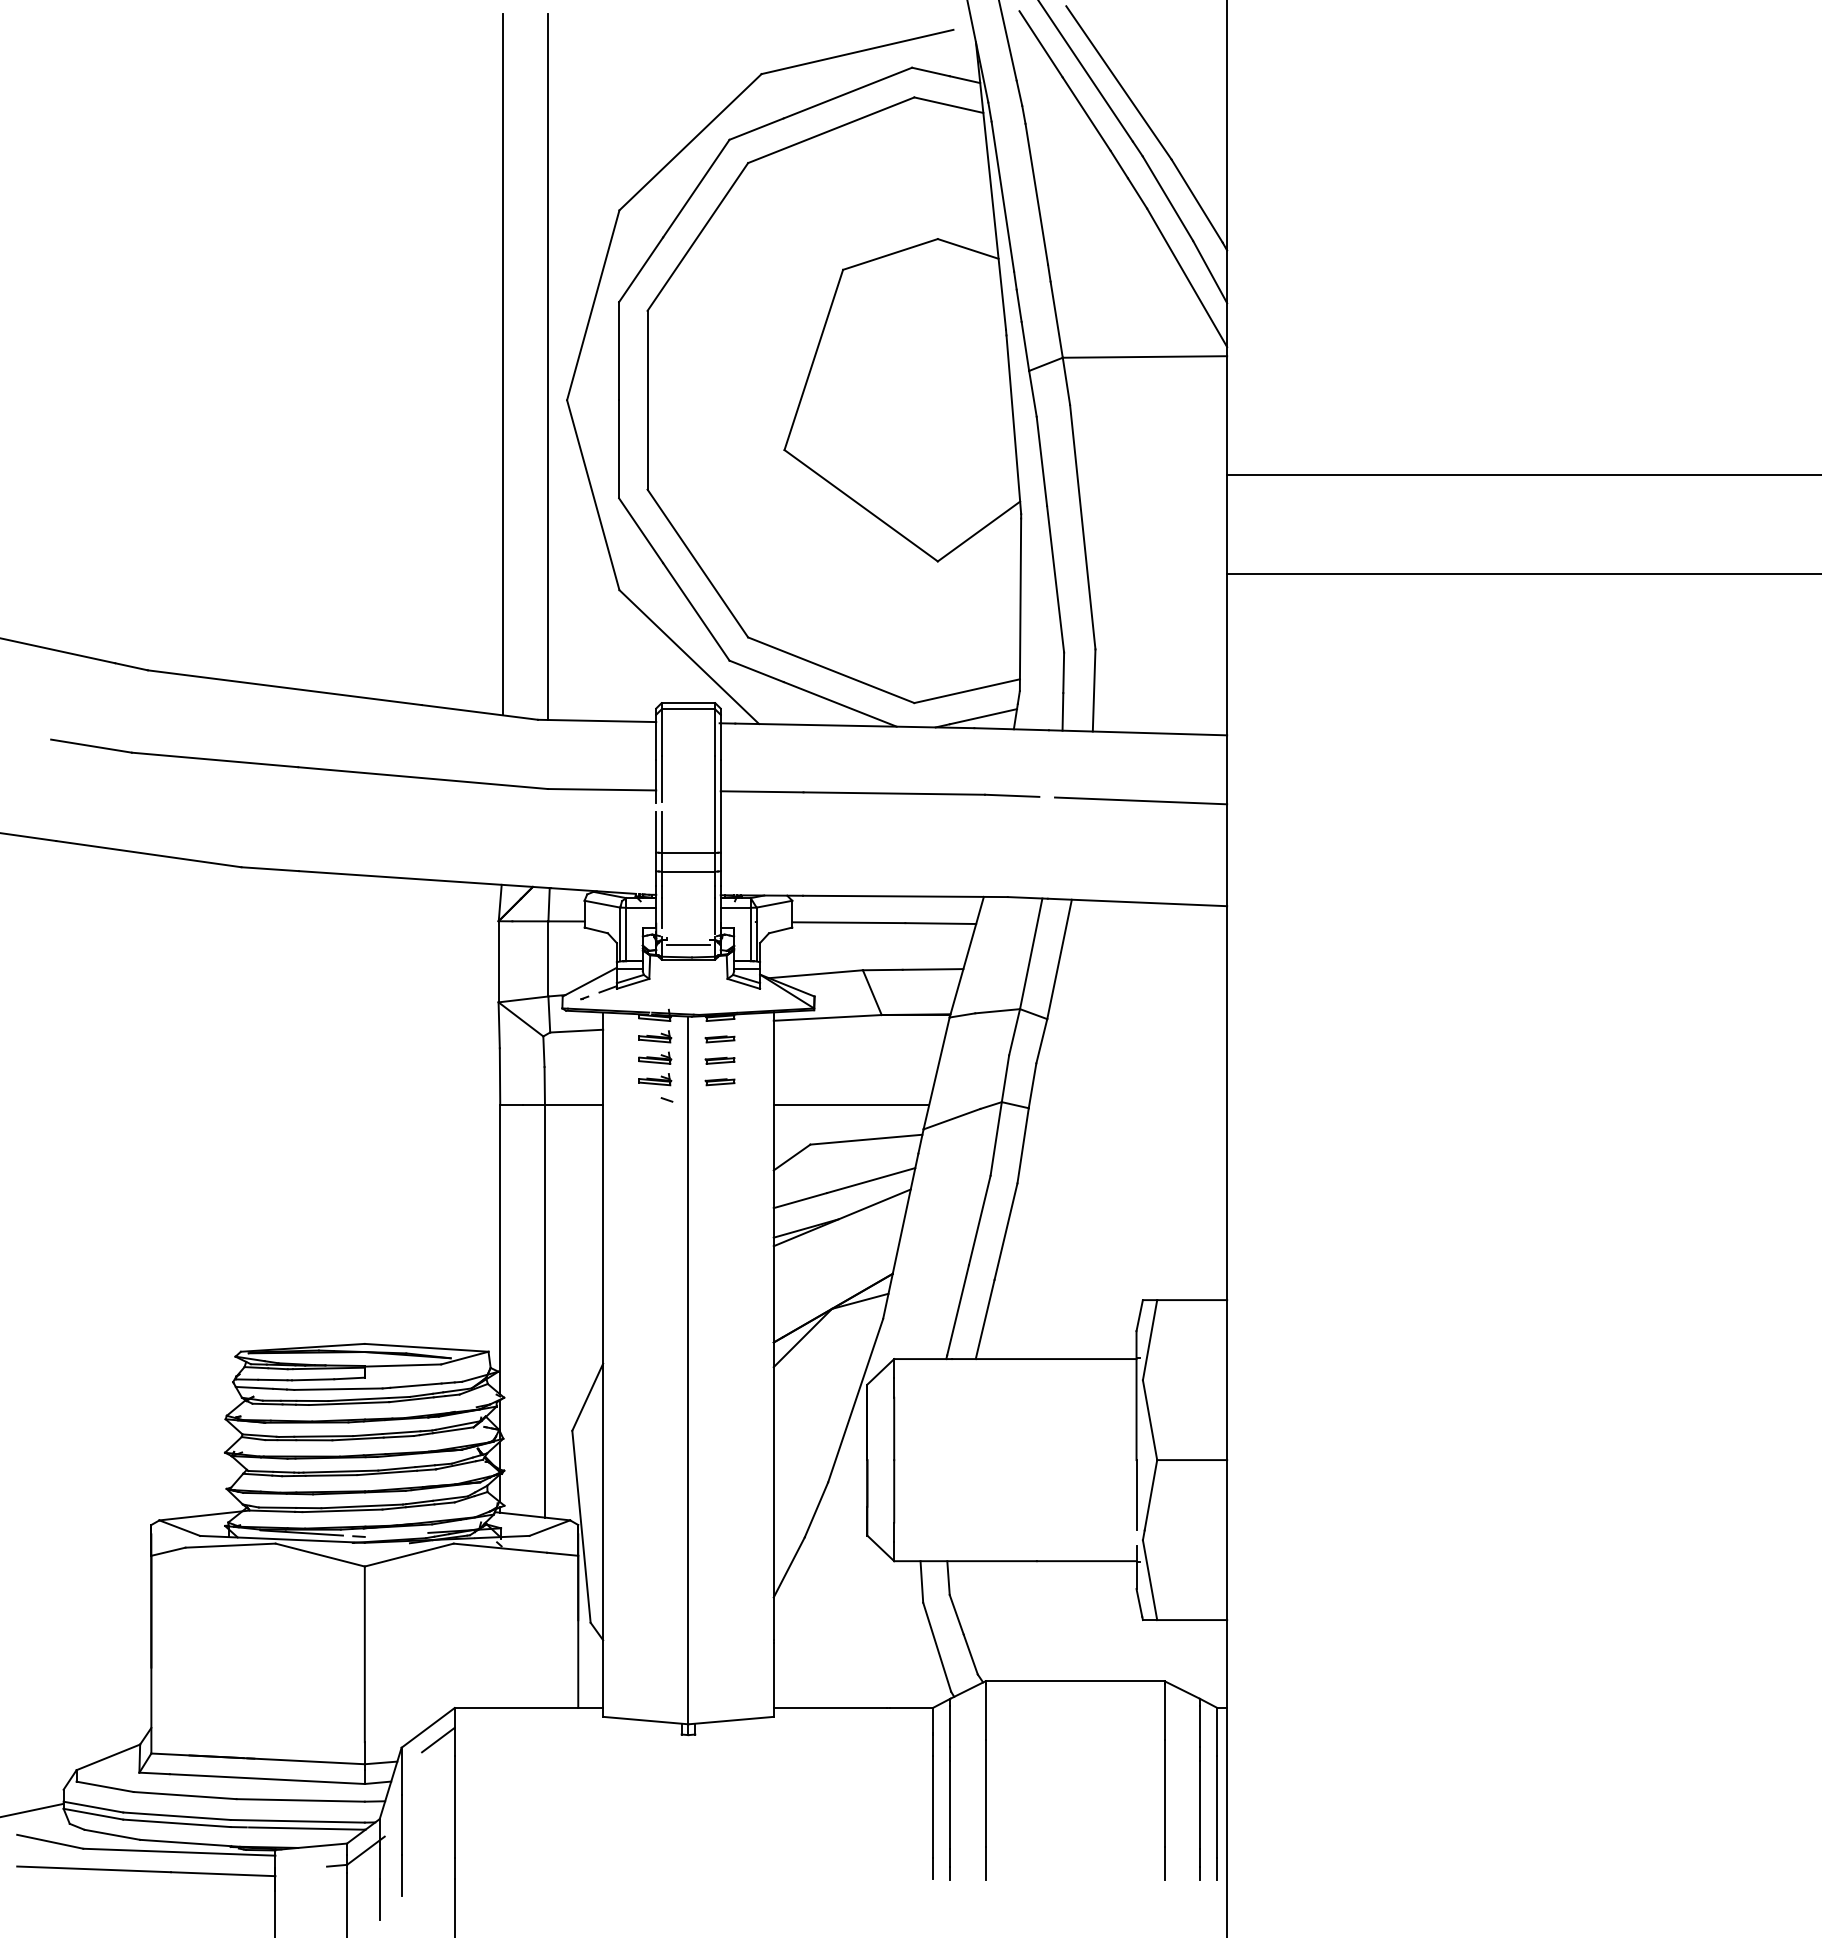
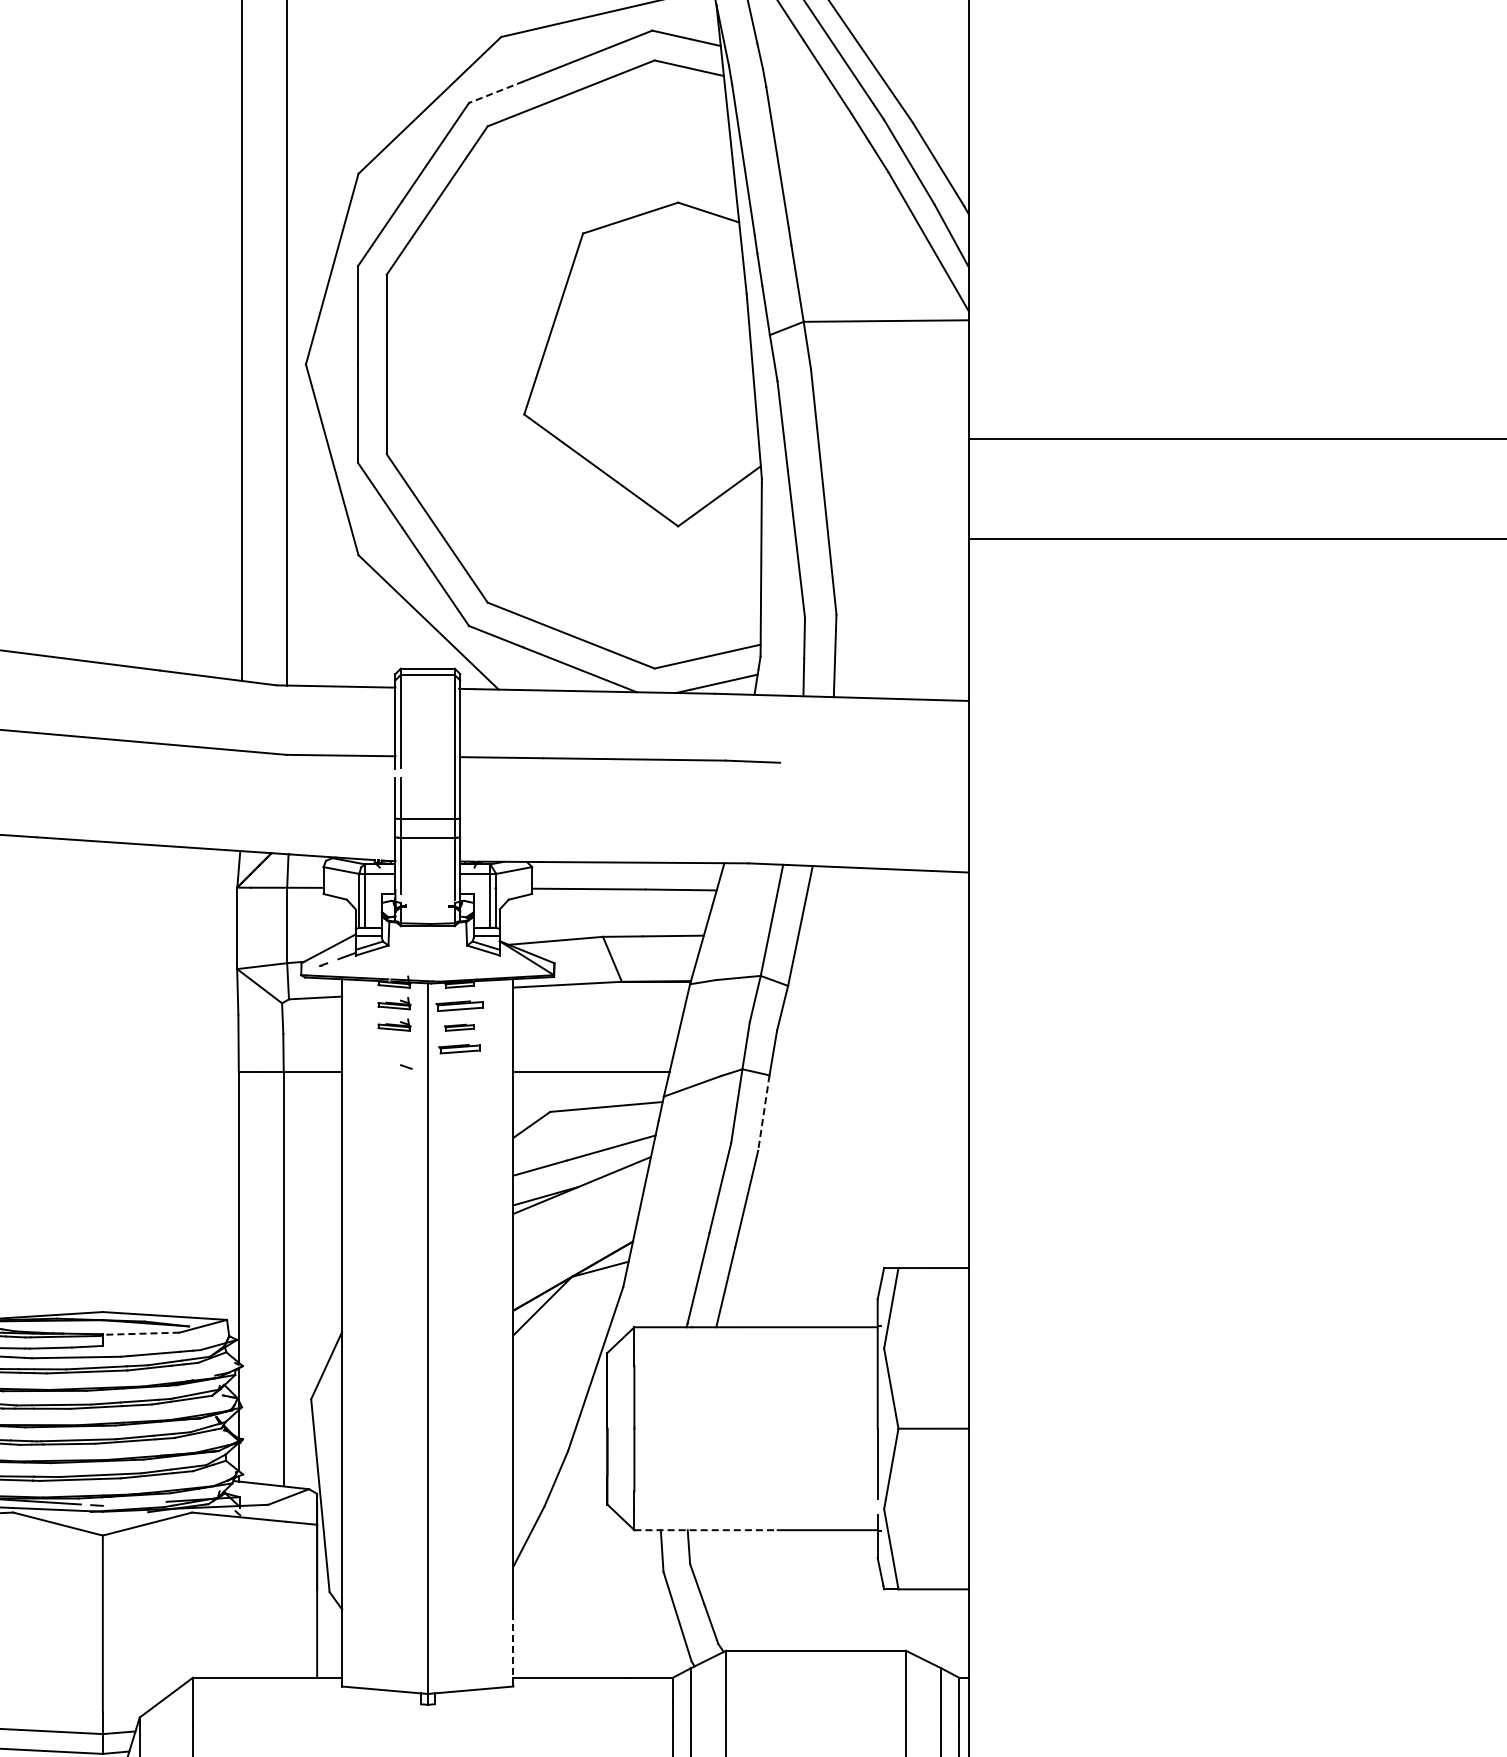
line: (756, 129) -> (496, 92), solid -> dashed
line: (1141, 800) -> (882, 766), removed
line: (687, 945) -> (426, 911), removed
part: (719, 1039) -> (458, 1006), size x1.6
part: (655, 1079) -> (394, 1046), removed
part: (719, 1082) -> (458, 1049), size x1.4
line: (1023, 1146) -> (764, 1113), solid -> dashed
line: (402, 1365) -> (140, 1333), solid -> dashed
line: (966, 1561) -> (706, 1530), solid -> dashed
line: (773, 1679) -> (513, 1648), solid -> dashed
line: (438, 1739) -> (176, 1709), removed

